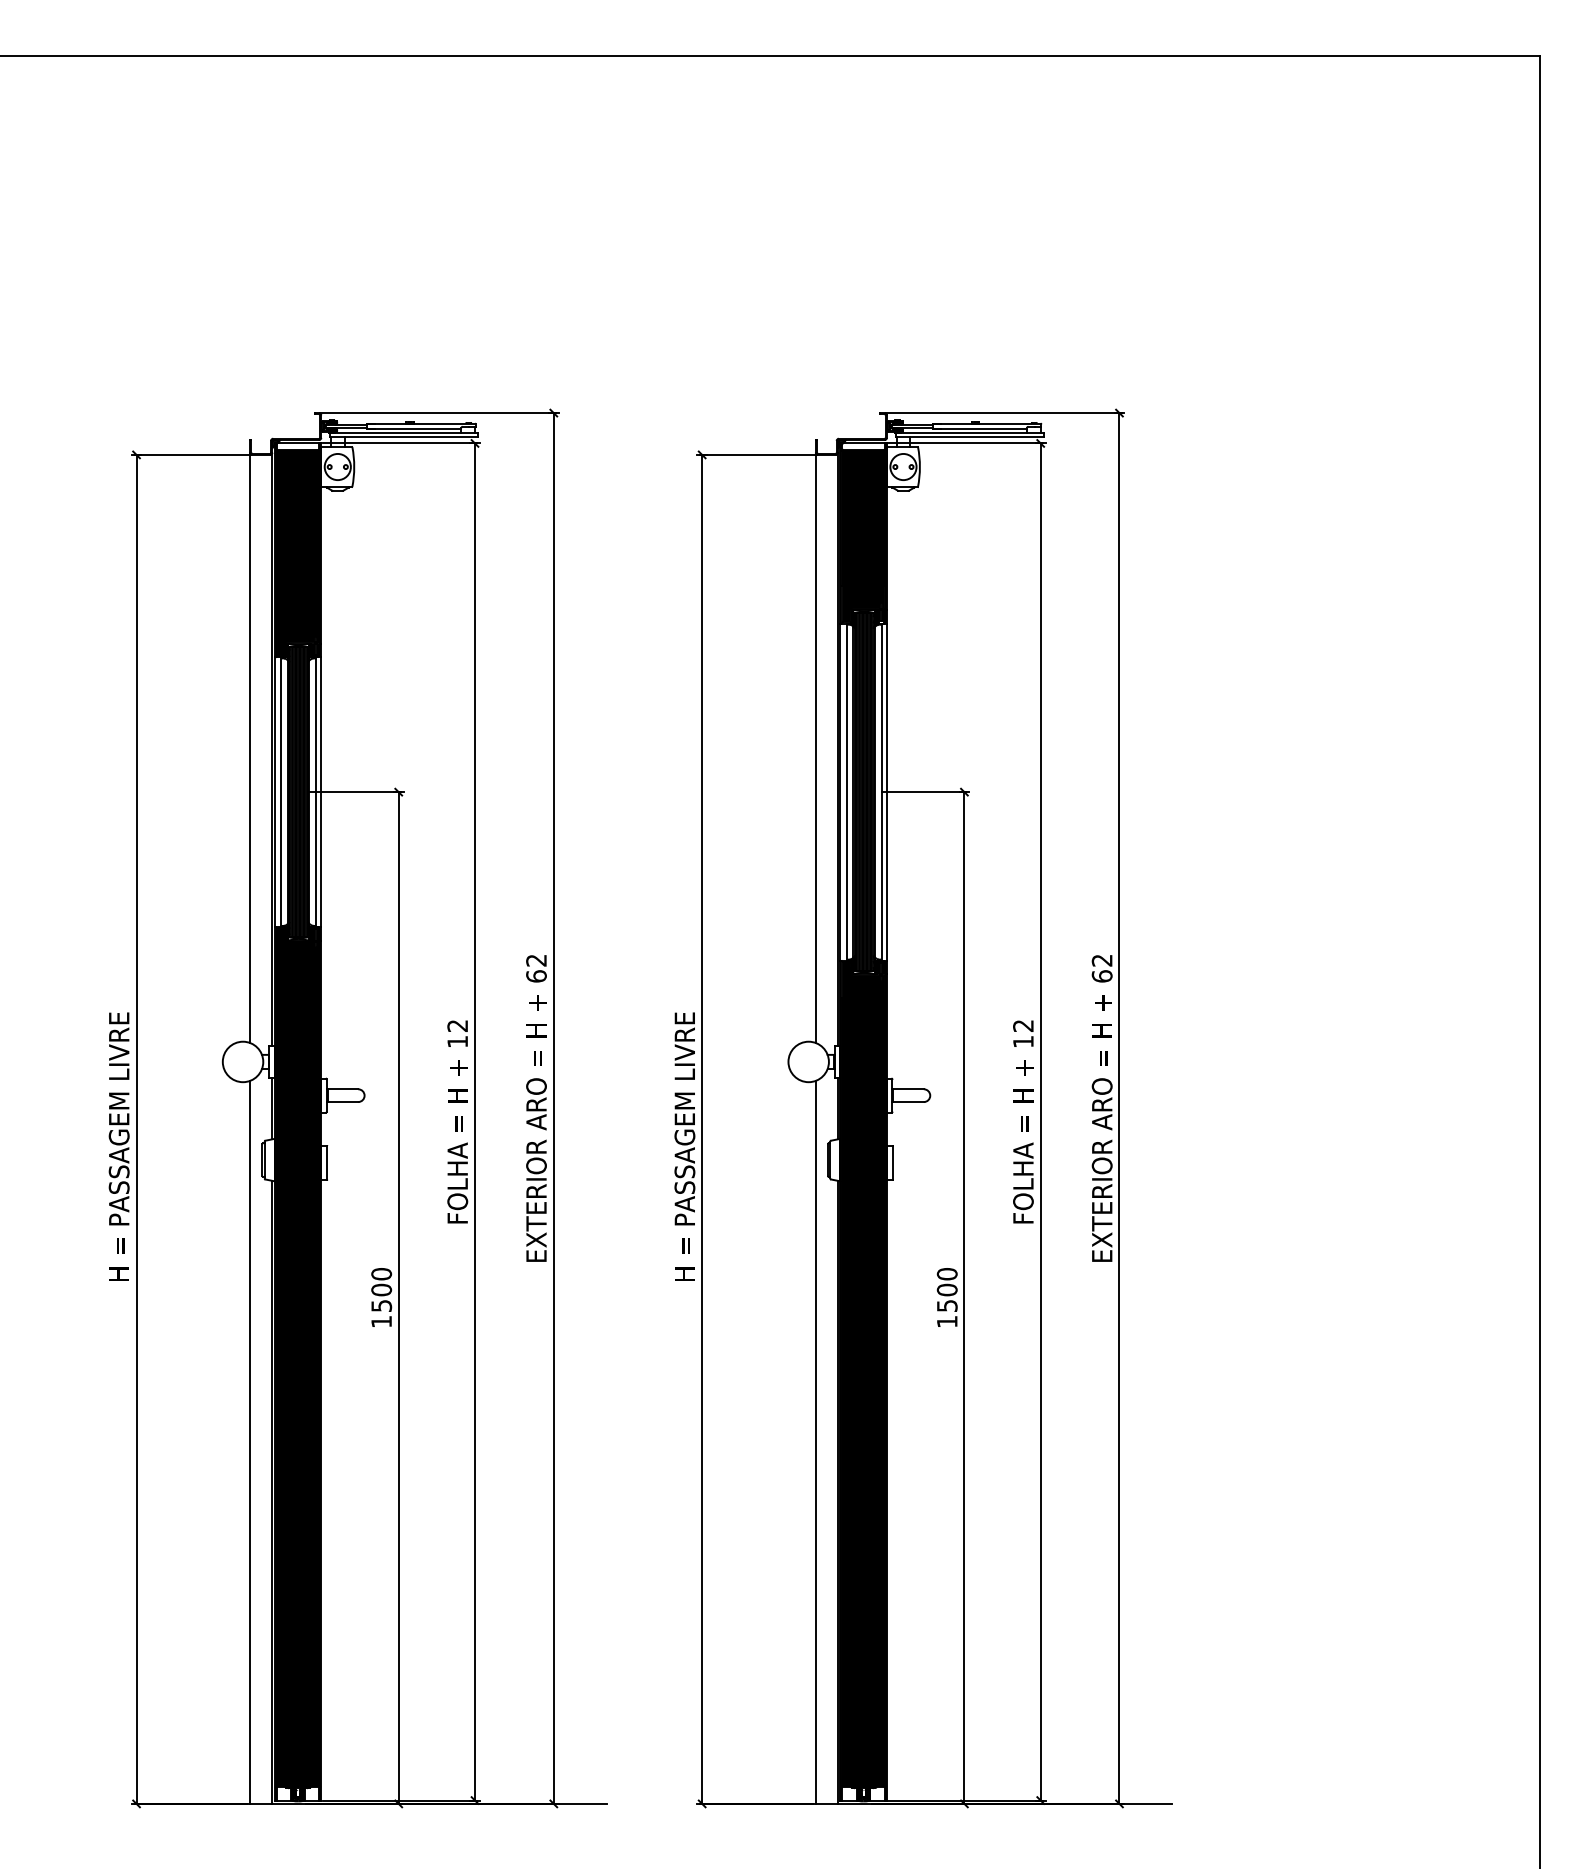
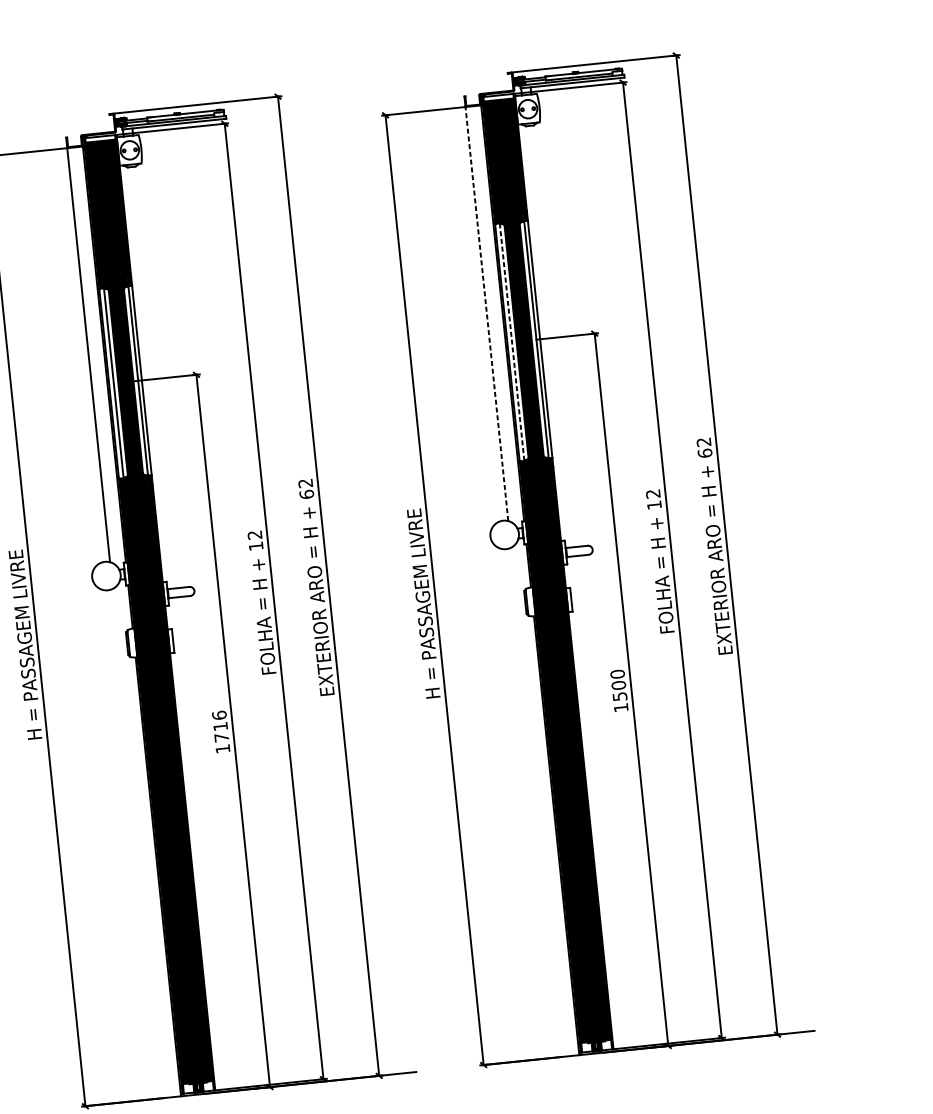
line: (815, 748) -> (486, 313), solid -> dashed
line: (847, 792) -> (512, 342), solid -> dashed
text: (381, 1289) -> (220, 726), 1500 -> 1716
line: (250, 1441) -> (139, 842), removed
line: (815, 1441) -> (537, 801), removed

